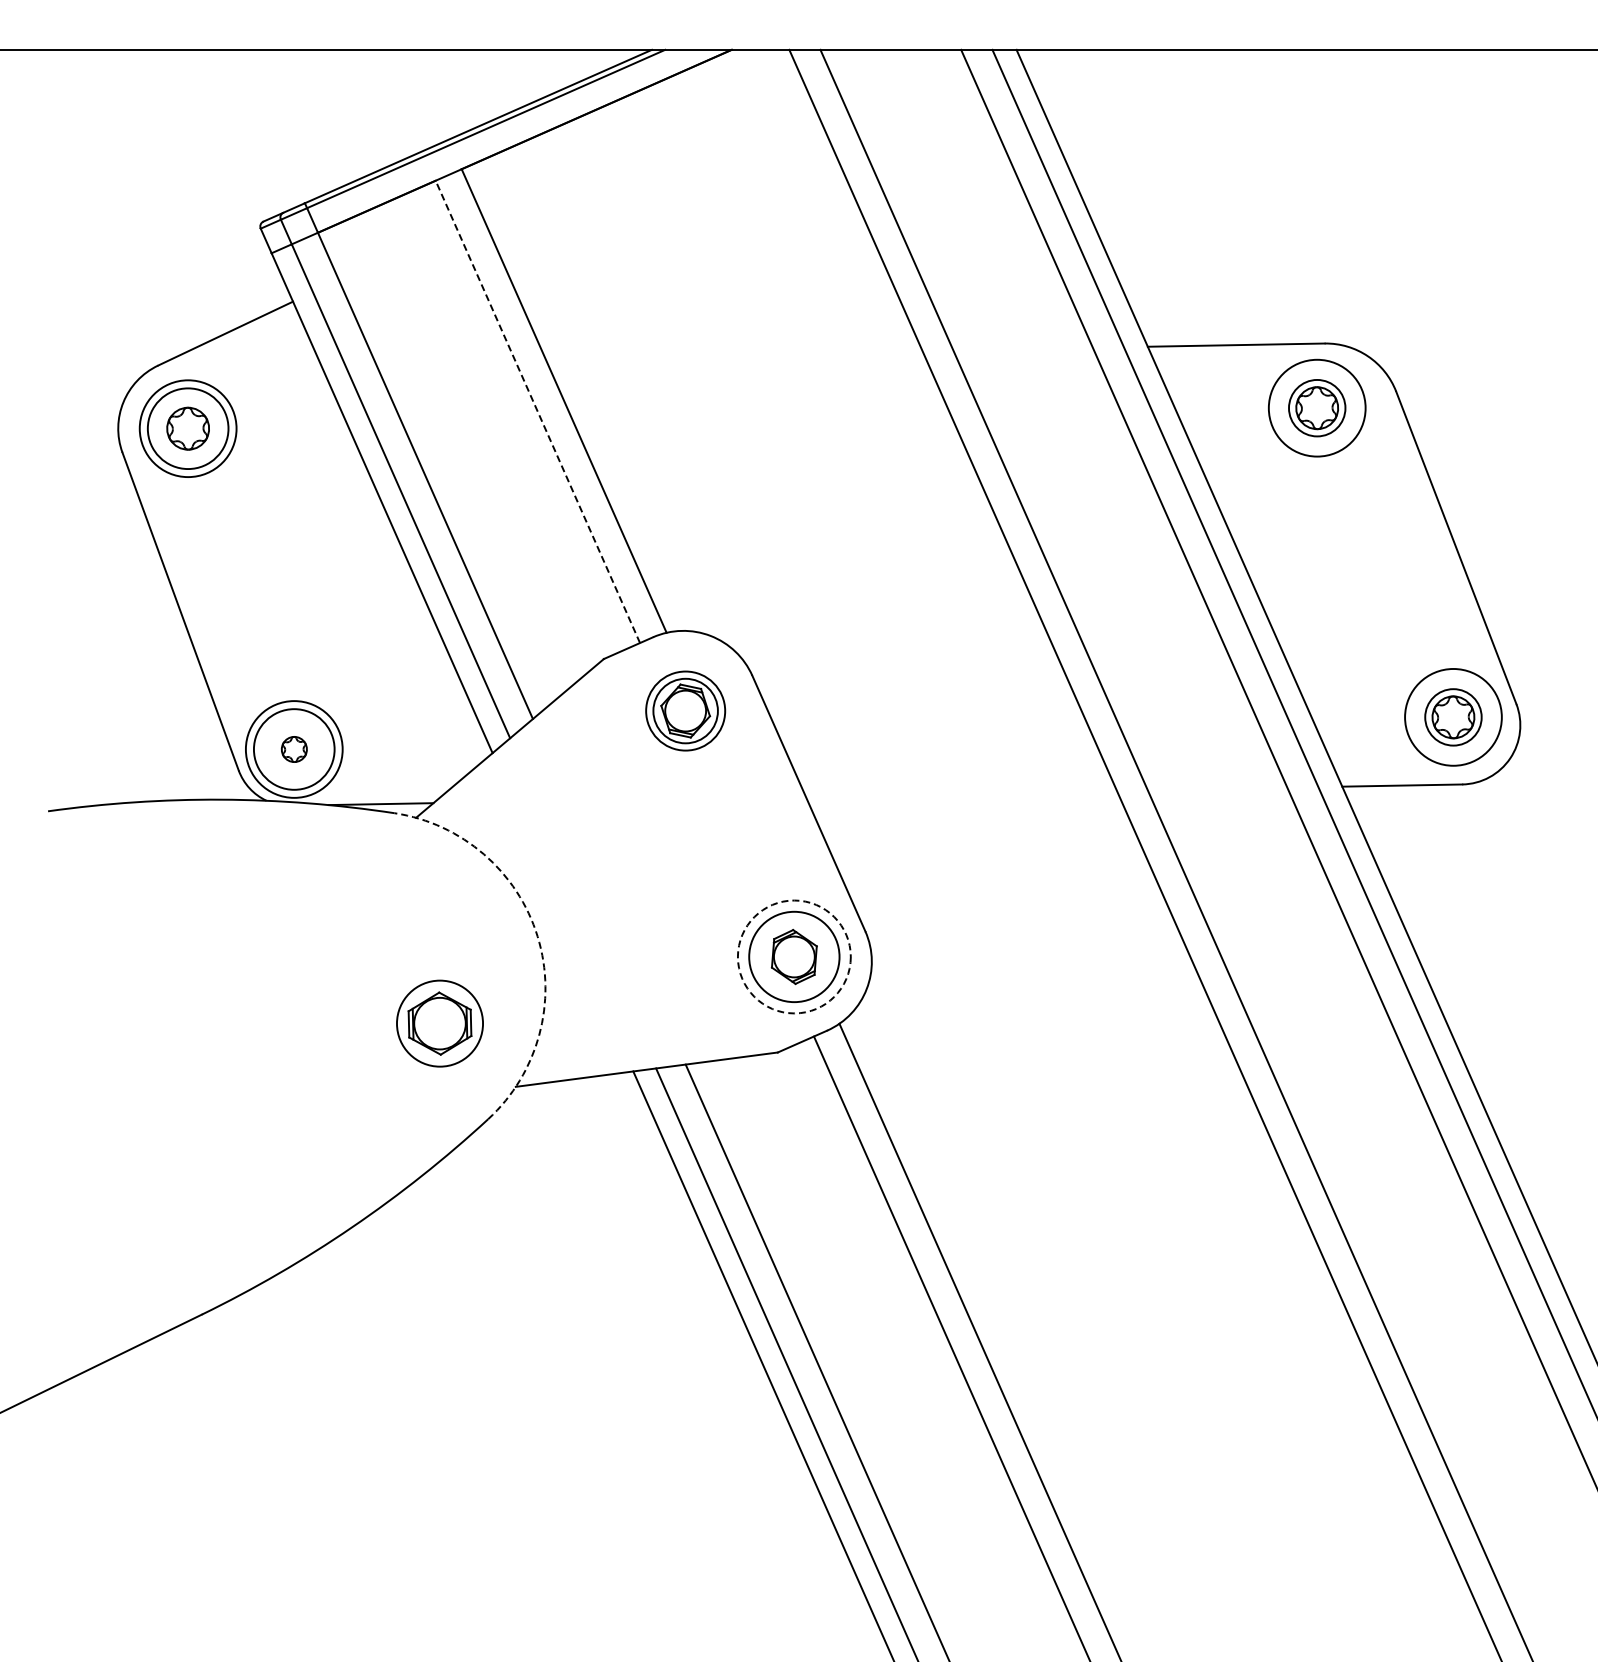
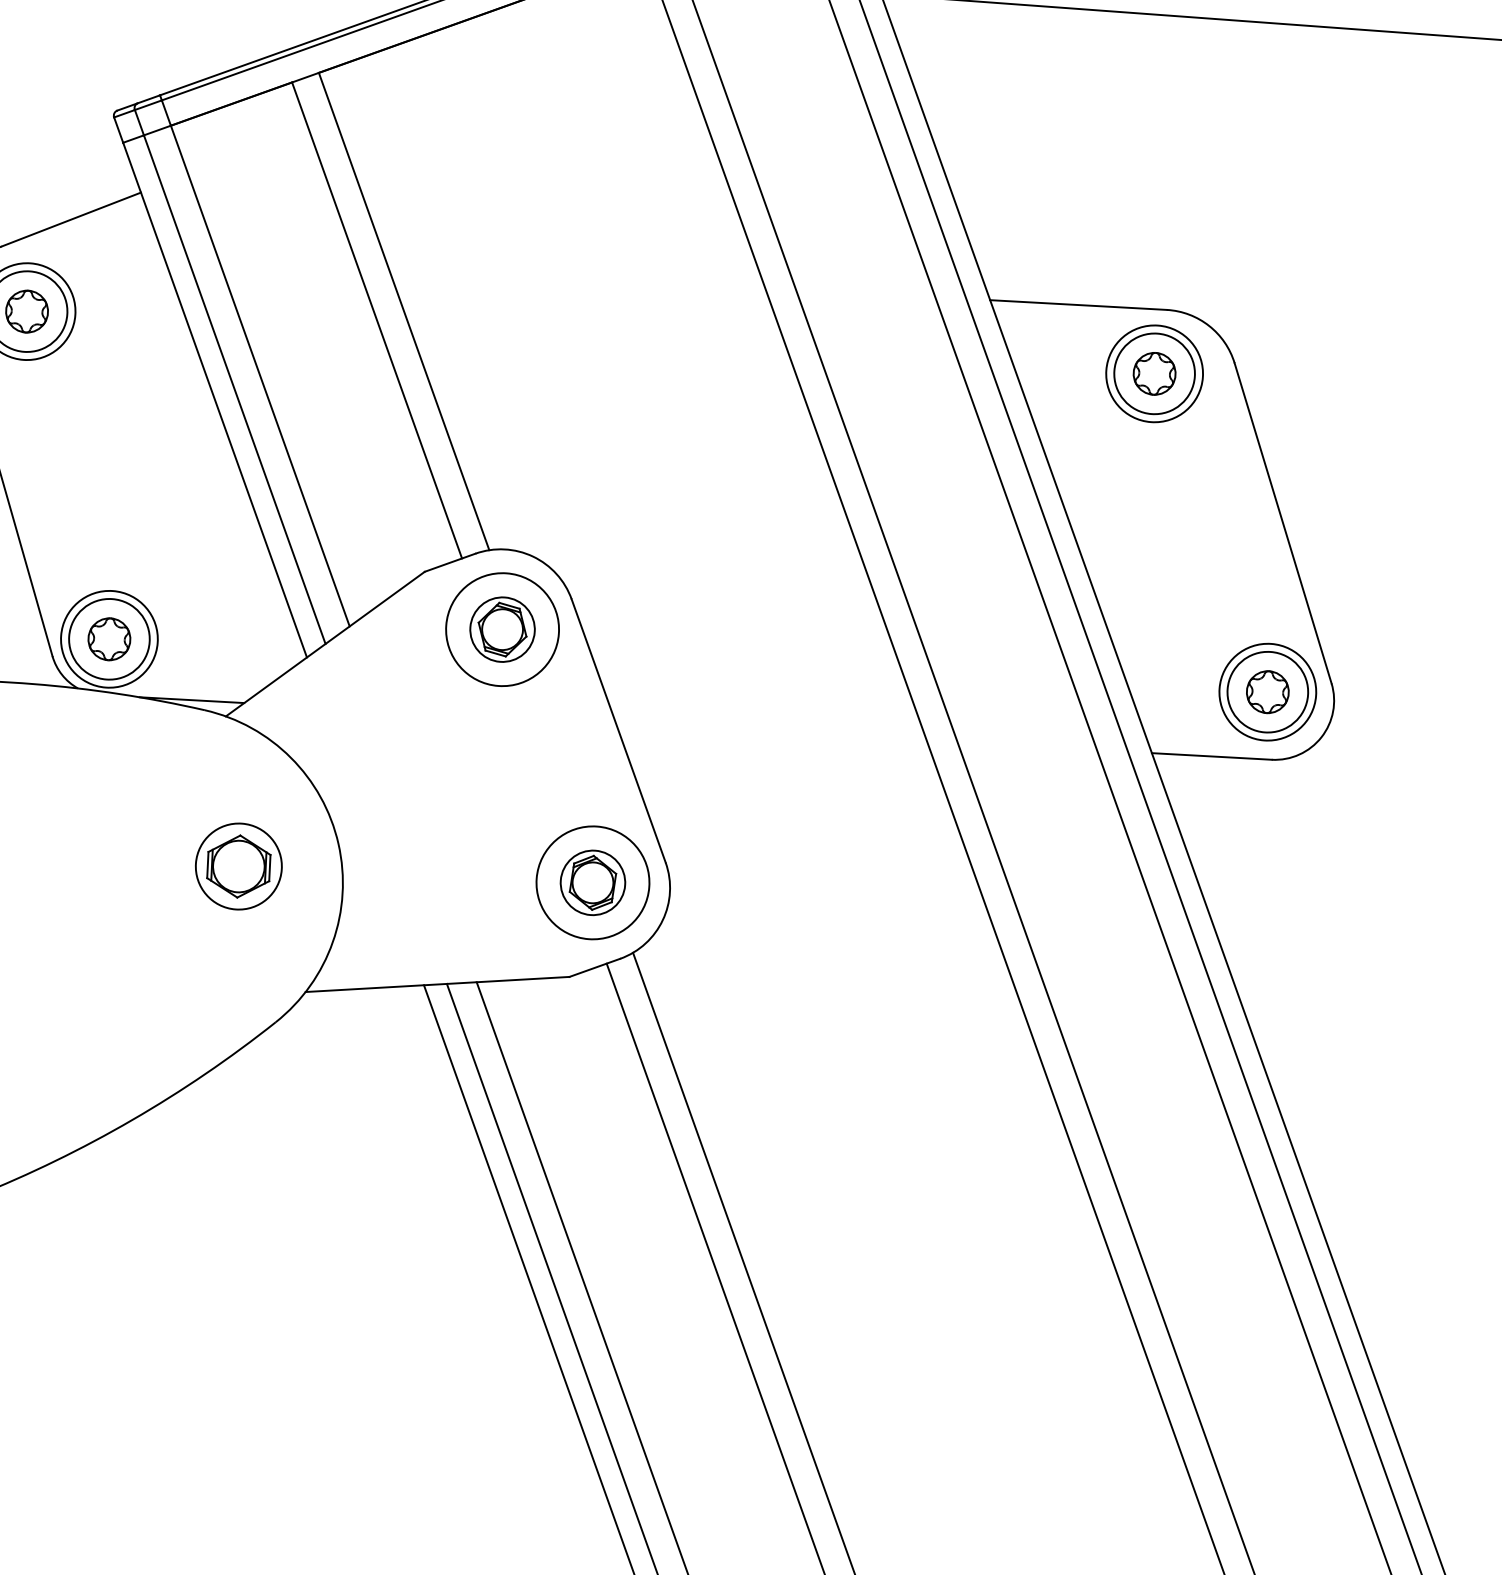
circle: (1316, 407) -> (1153, 373), size x1.43
line: (537, 411) -> (376, 320), dashed -> solid
circle: (685, 710) -> (502, 629), size x1.43
circle: (1453, 717) -> (1267, 692), size x1.43
part: (294, 749) -> (109, 639), size x1.67
arc: (537, 936) -> (338, 843), dashed -> solid
circle: (793, 956) -> (592, 882), dashed -> solid
circle: (794, 956) -> (593, 882), size x0.71
part: (439, 1023) -> (238, 866), moved

